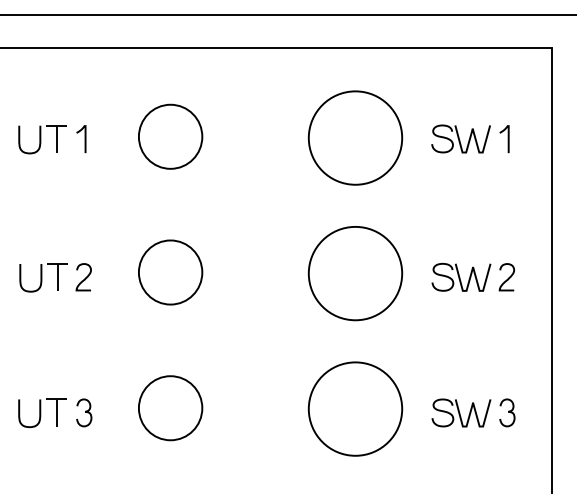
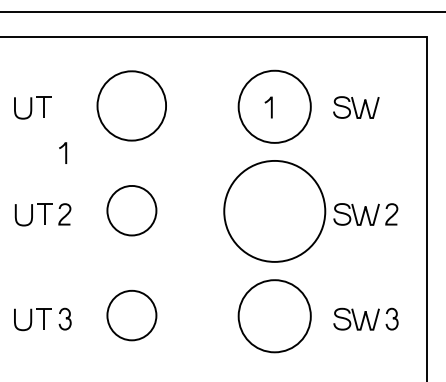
part: (170, 136) -> (131, 105), size x1.4
curve: (84, 139) -> (65, 153), moved
curve: (507, 139) -> (270, 107), moved
part: (355, 273) -> (274, 211), size x1.4

